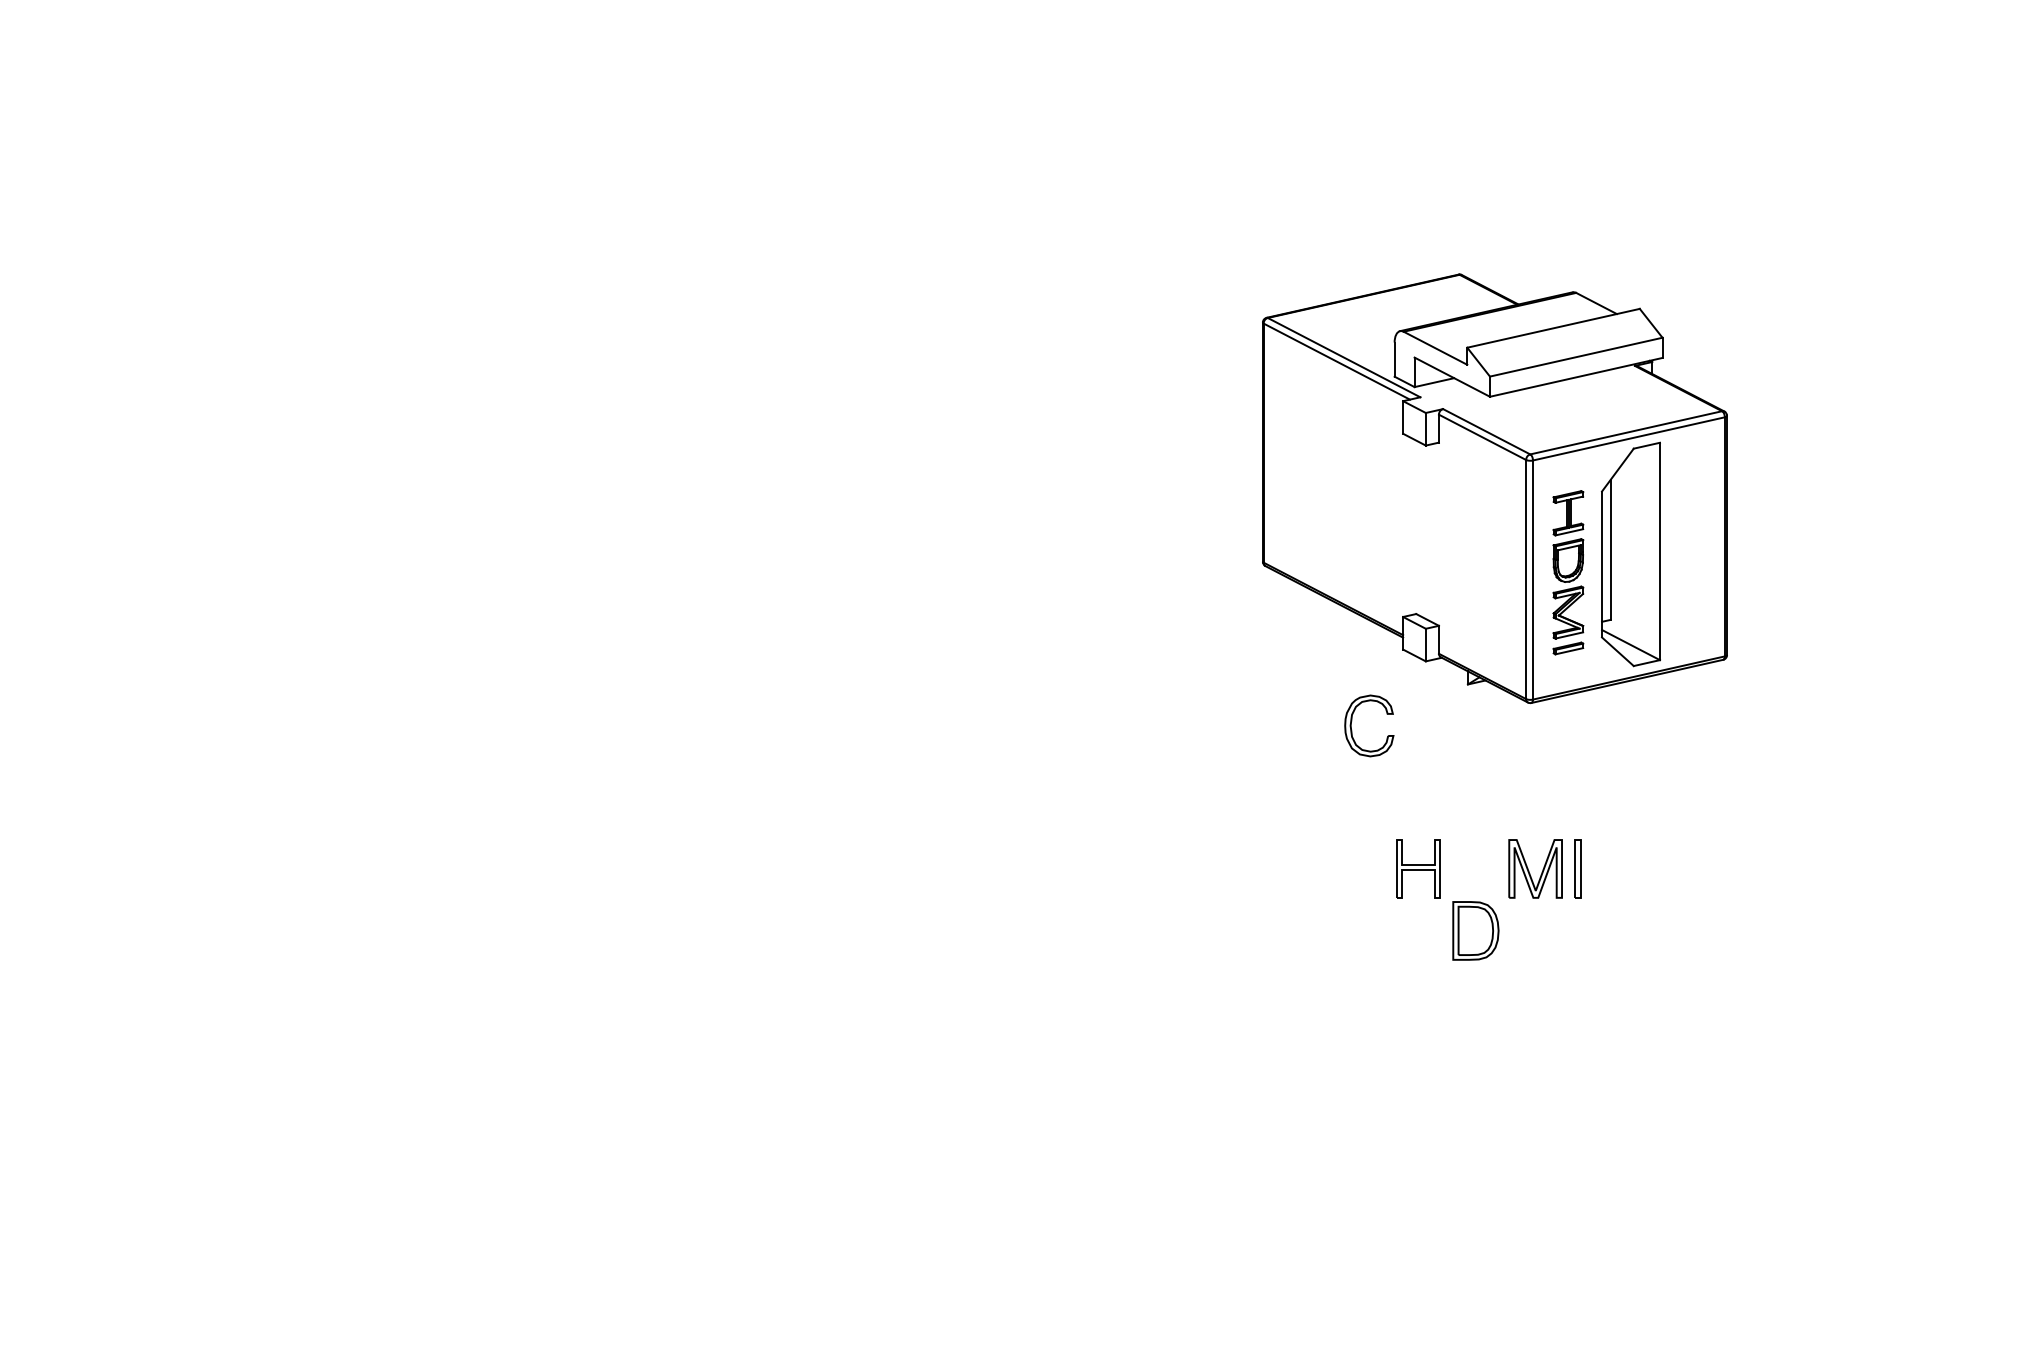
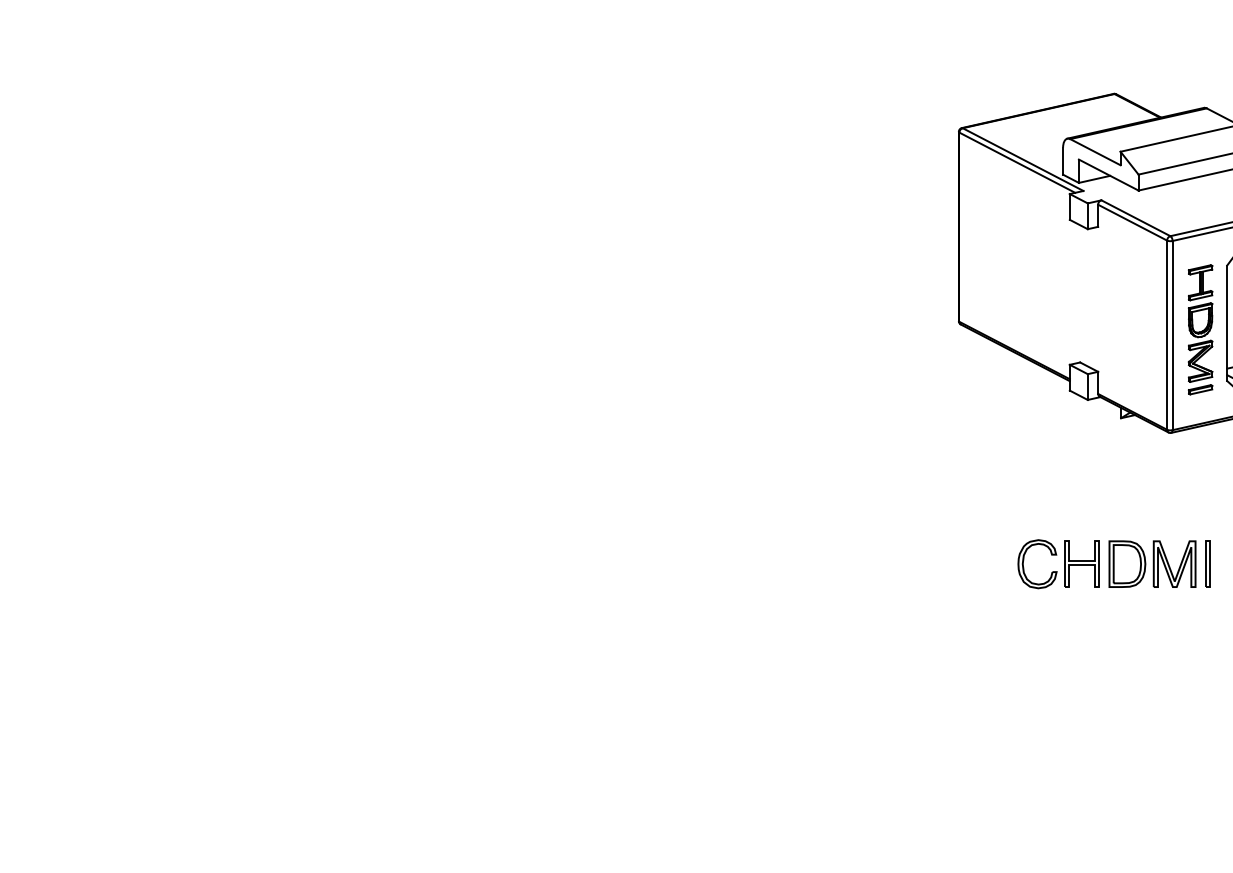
part: (1352, 721) -> (1024, 560), moved
part: (1475, 930) -> (1127, 563), moved

